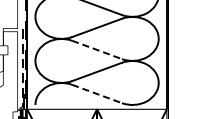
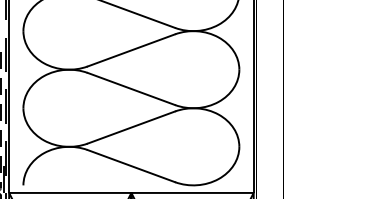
line: (97, 49) -> (132, 88), dashed -> solid
line: (97, 93) -> (132, 165), dashed -> solid

